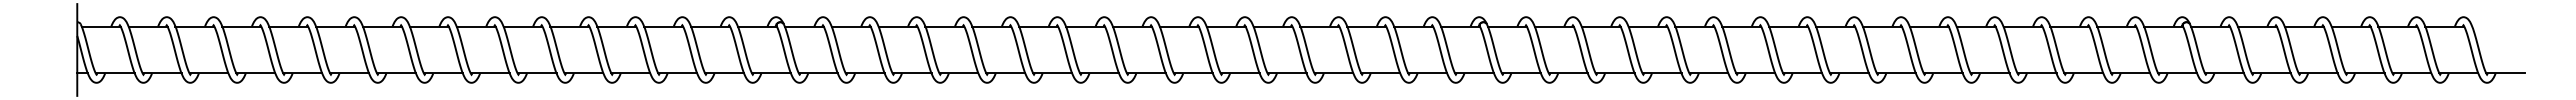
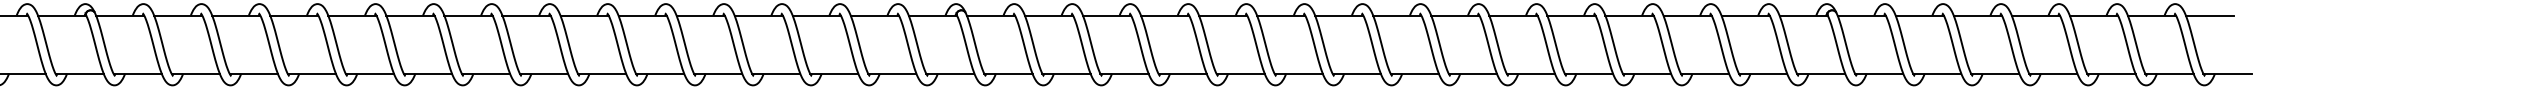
line: (2491, 26) -> (2209, 15), added

